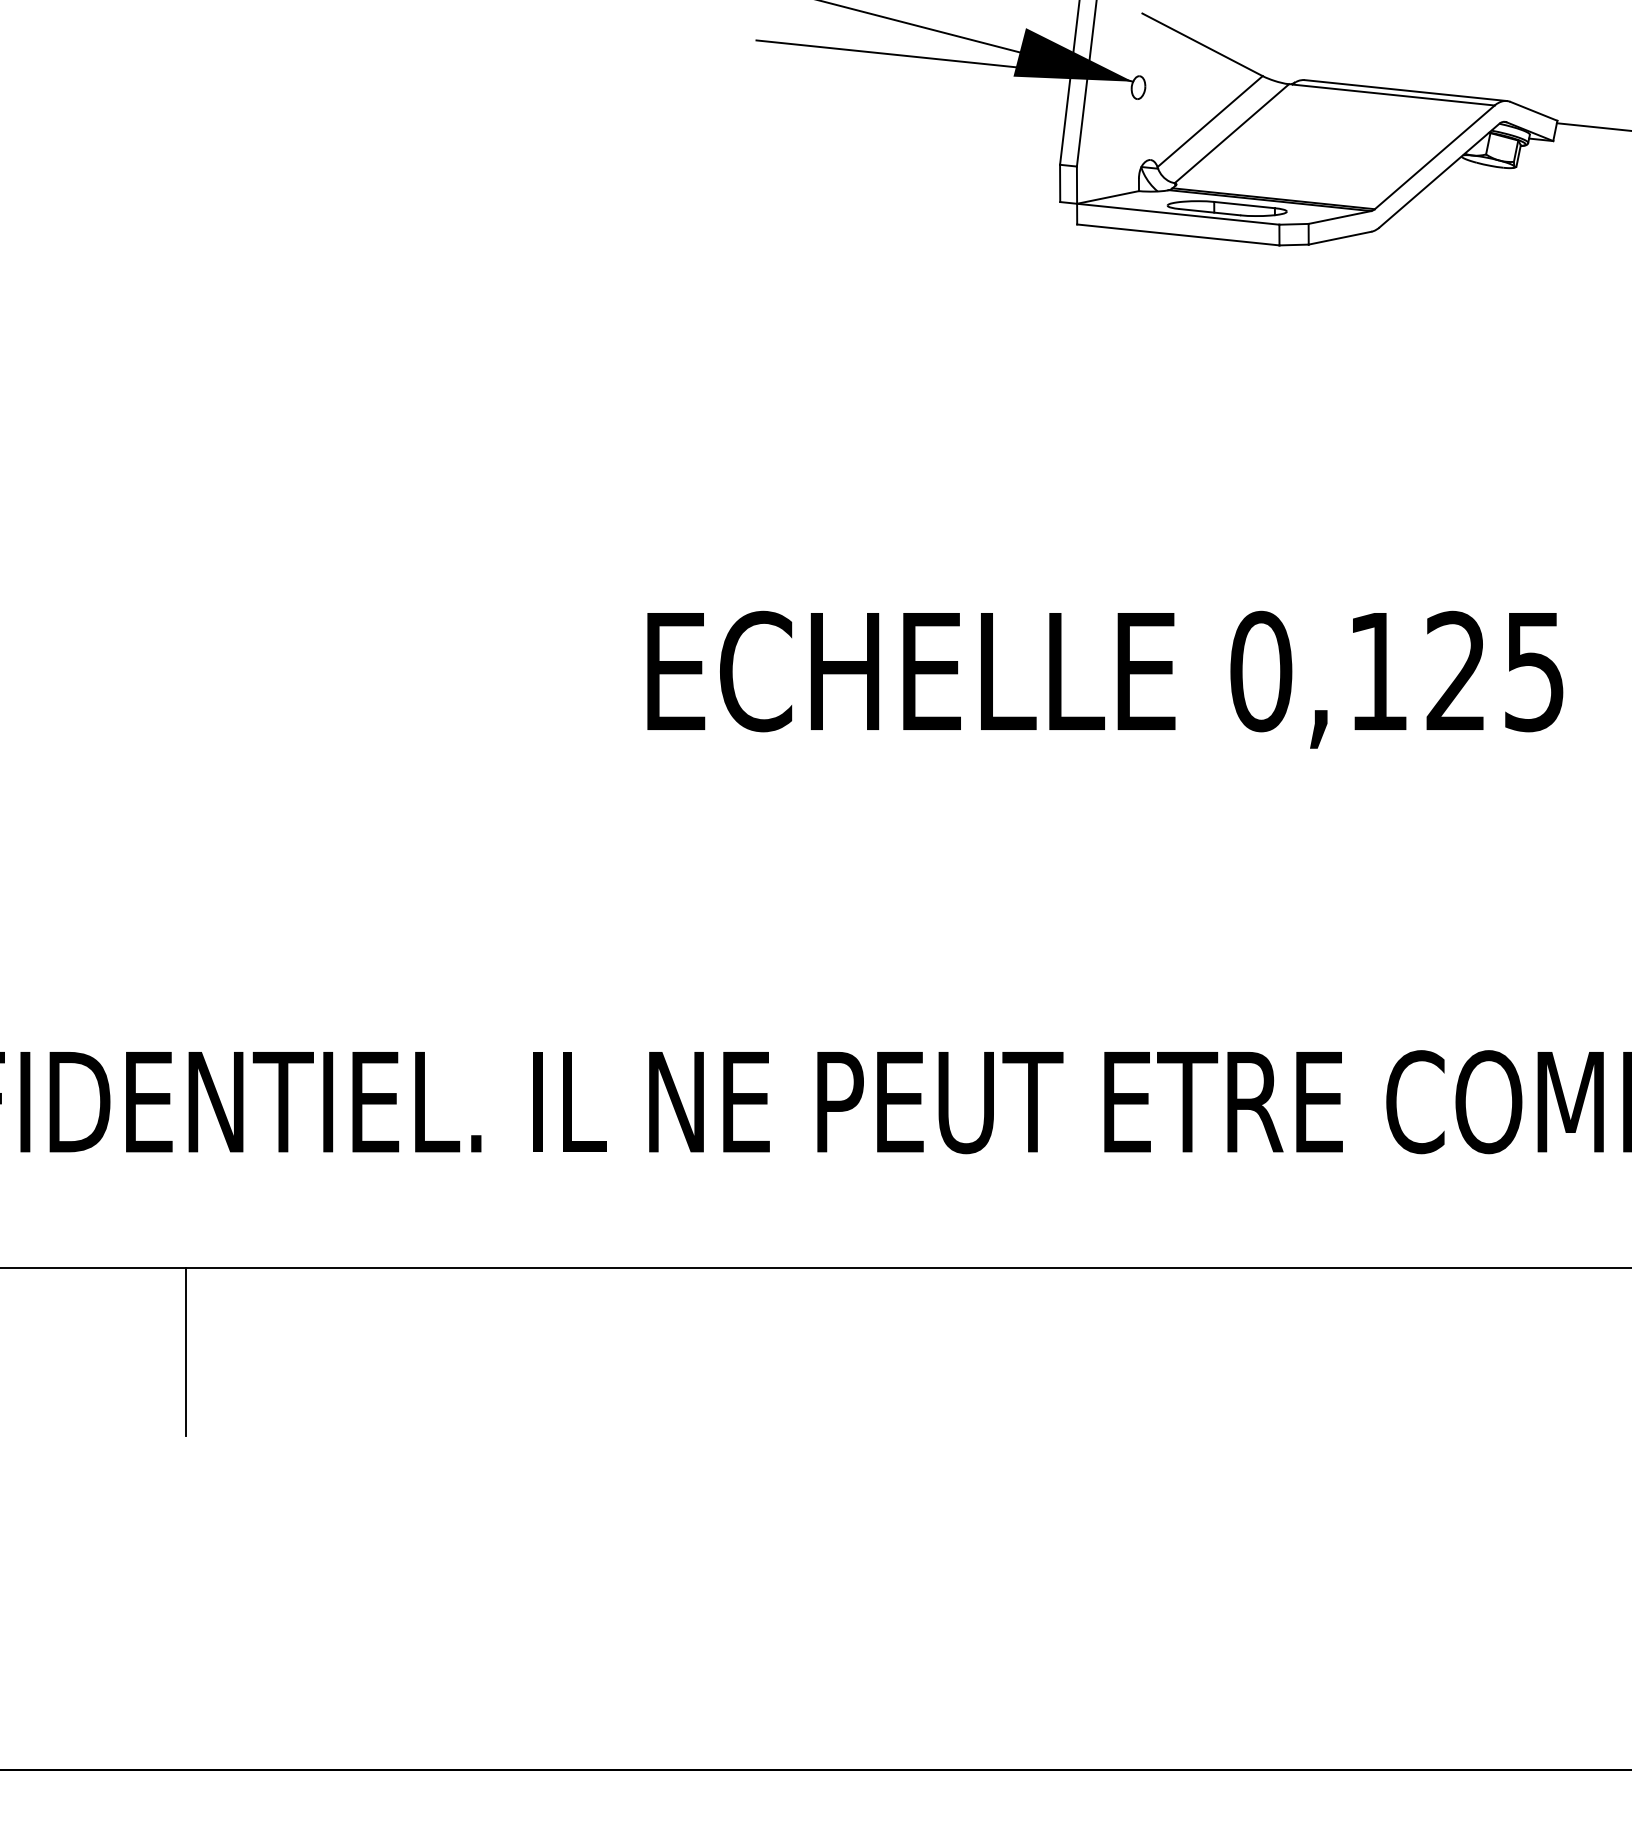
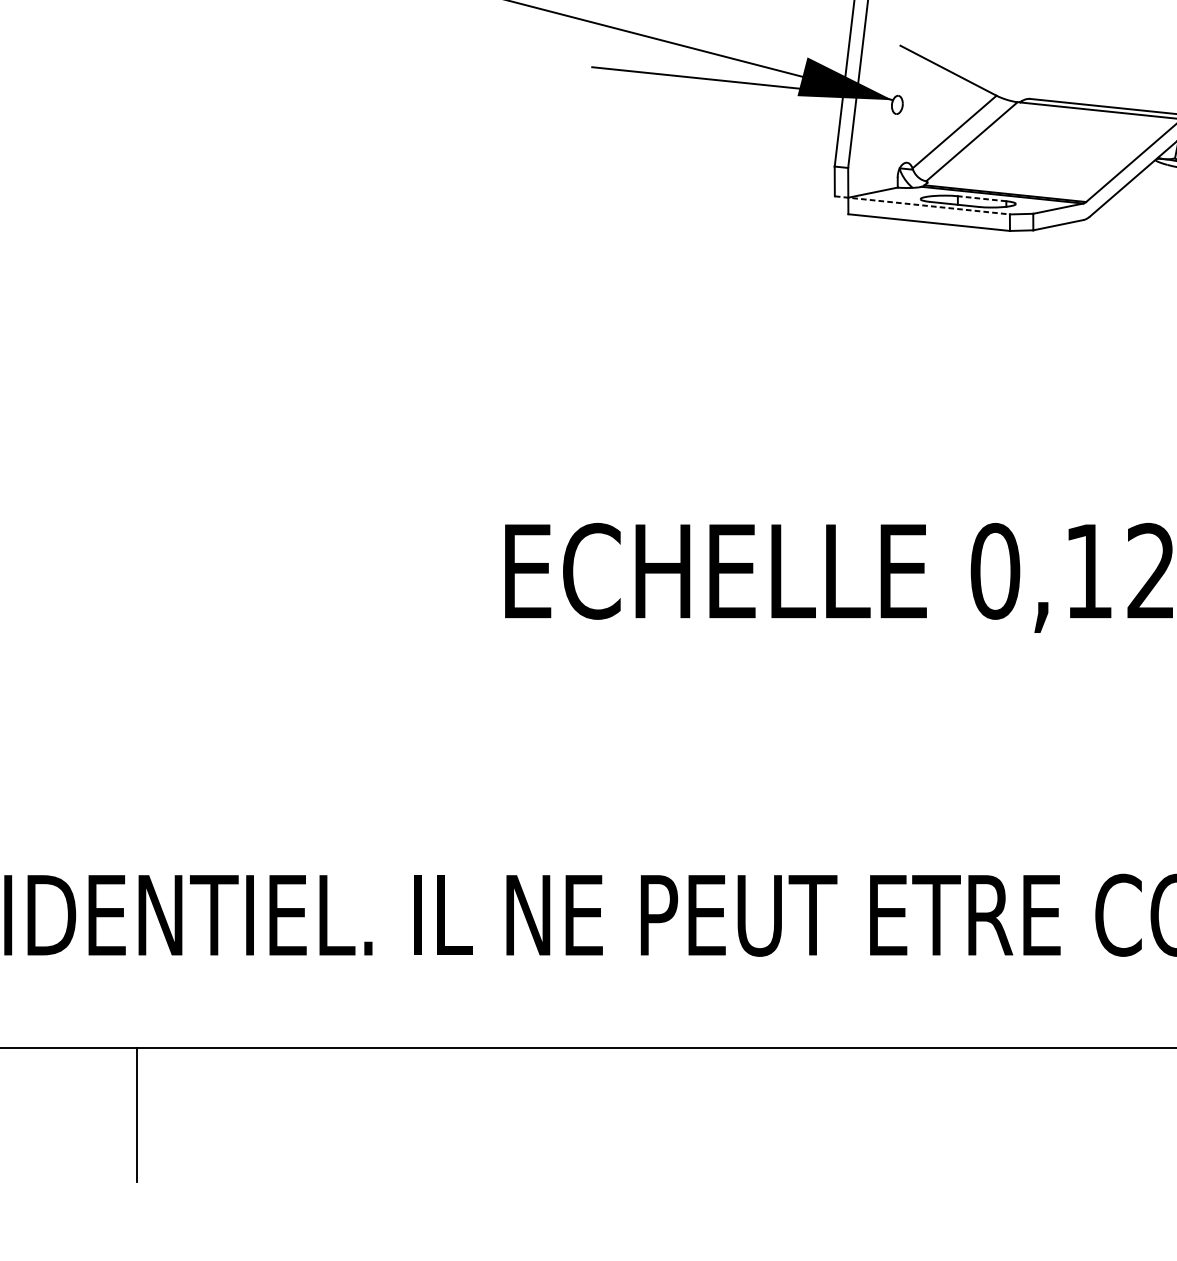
line: (1244, 205) -> (982, 199), solid -> dashed
line: (1170, 213) -> (922, 205), solid -> dashed

